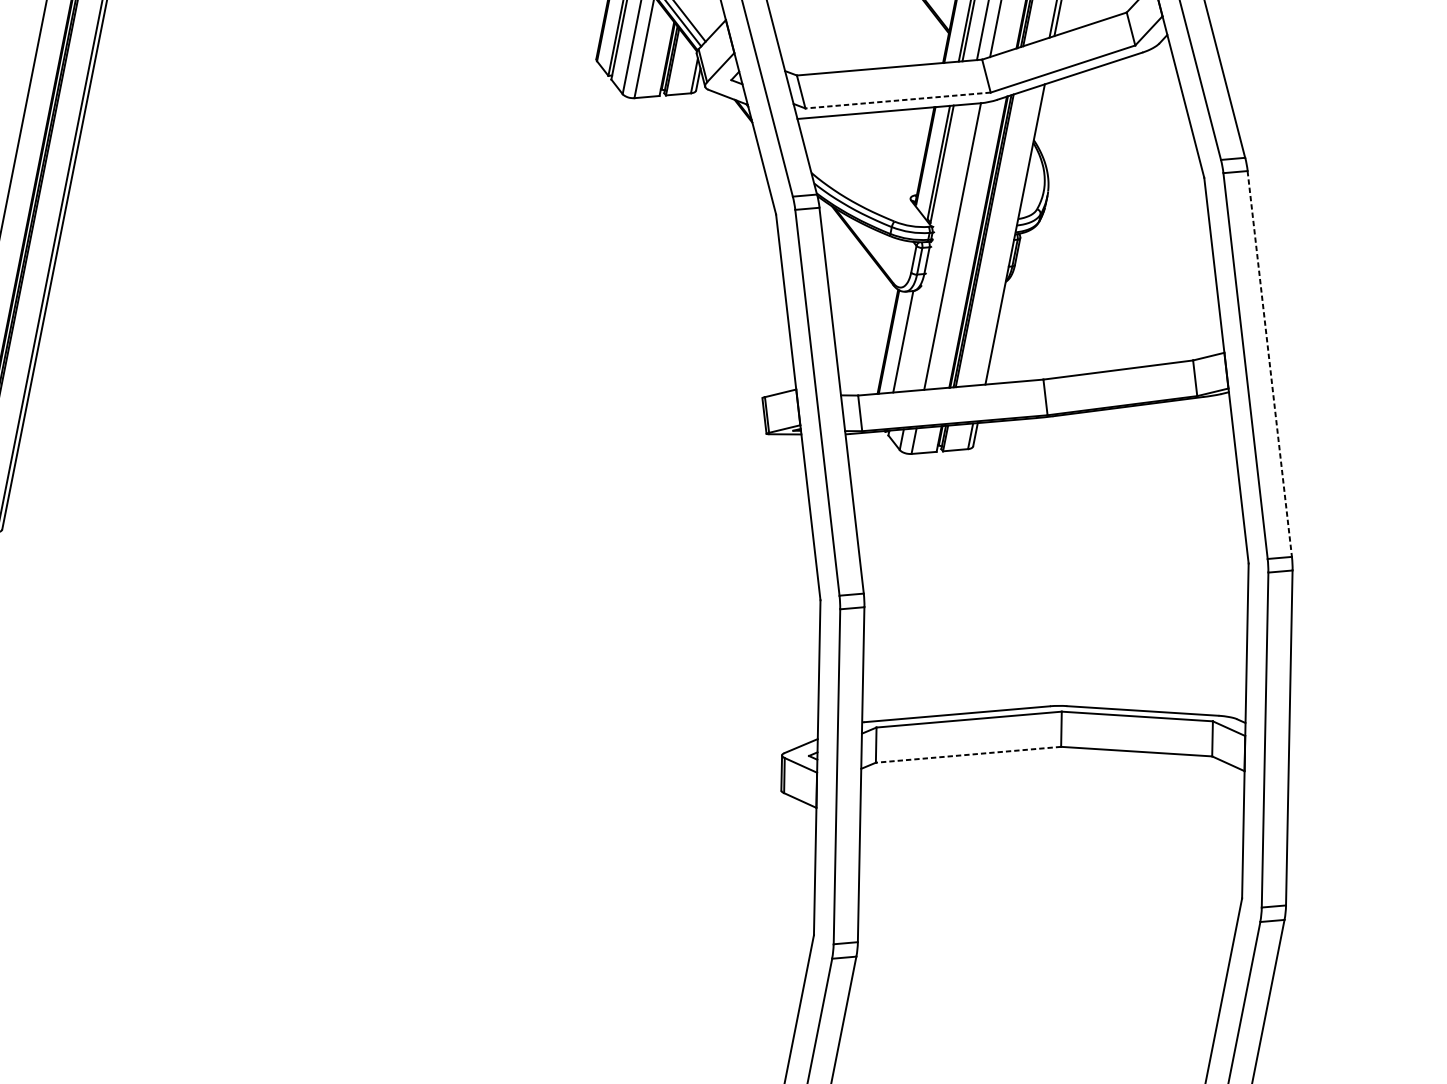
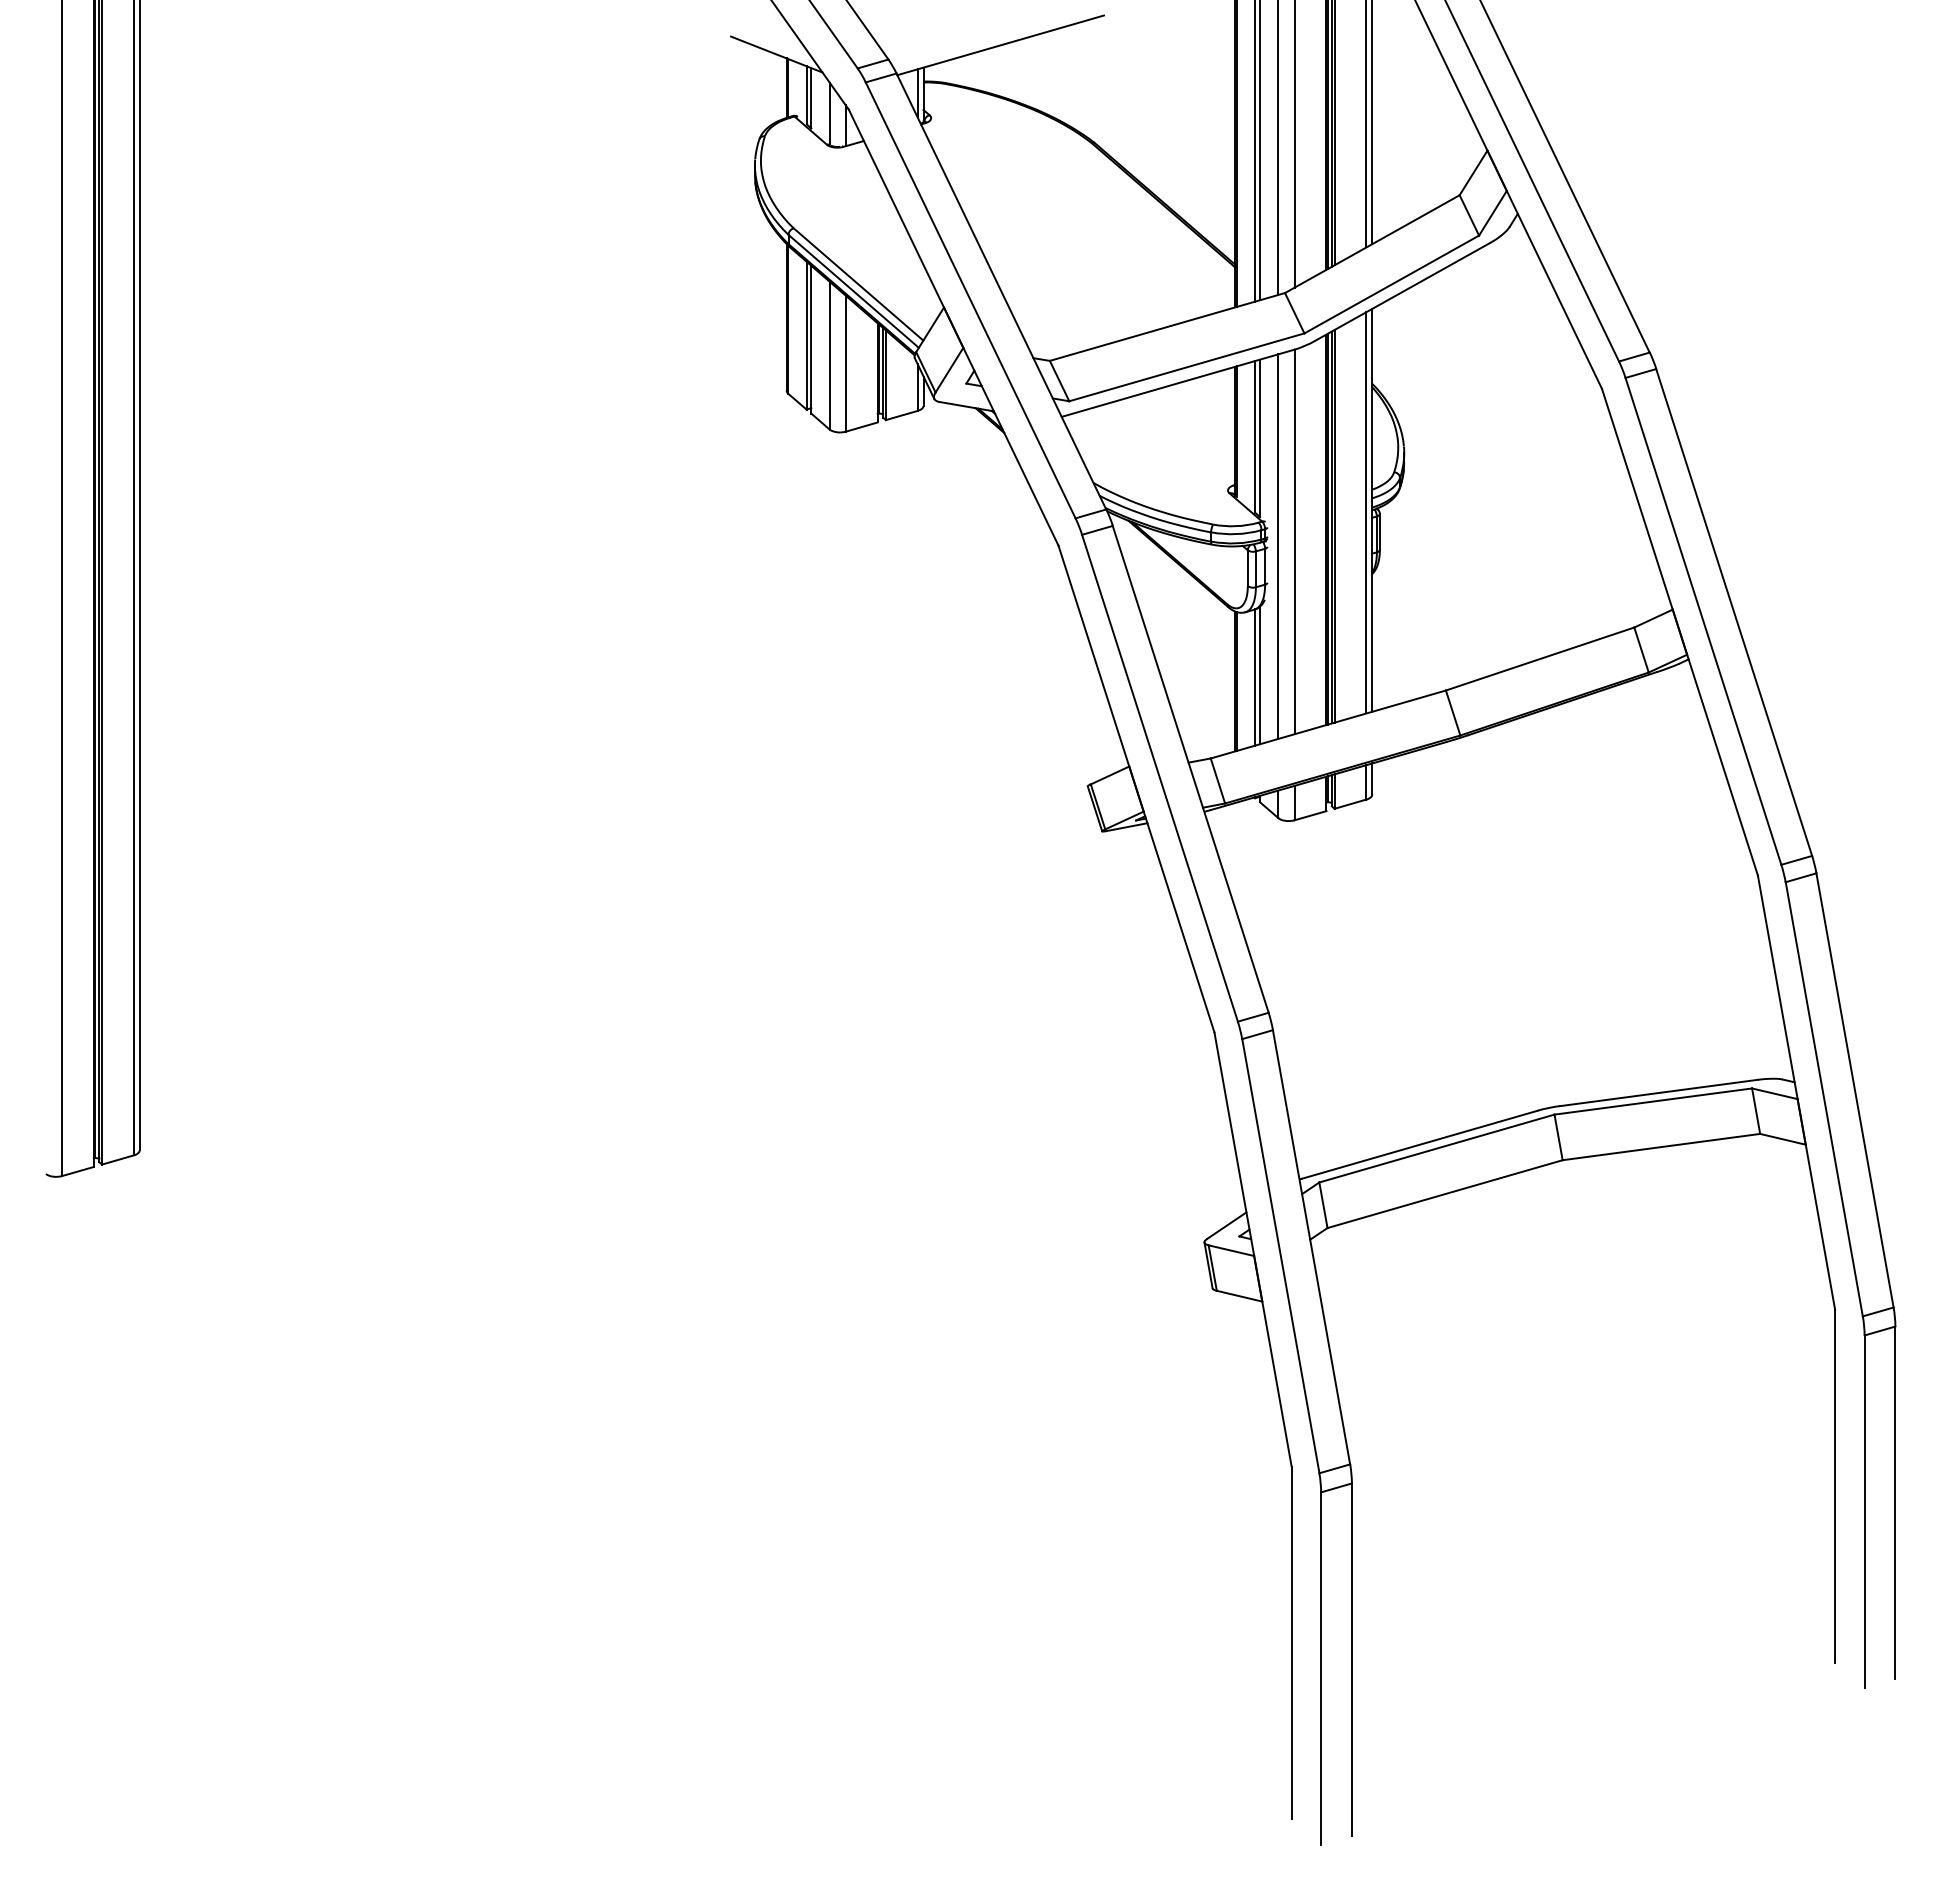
line: (897, 100) -> (1186, 367), dashed -> solid
line: (1010, 235) -> (1366, 512), added
line: (939, 247) -> (1278, 546), added
line: (907, 341) -> (1260, 675), added
line: (1270, 364) -> (1734, 612), dashed -> solid
line: (968, 754) -> (1444, 1194), dashed -> solid

